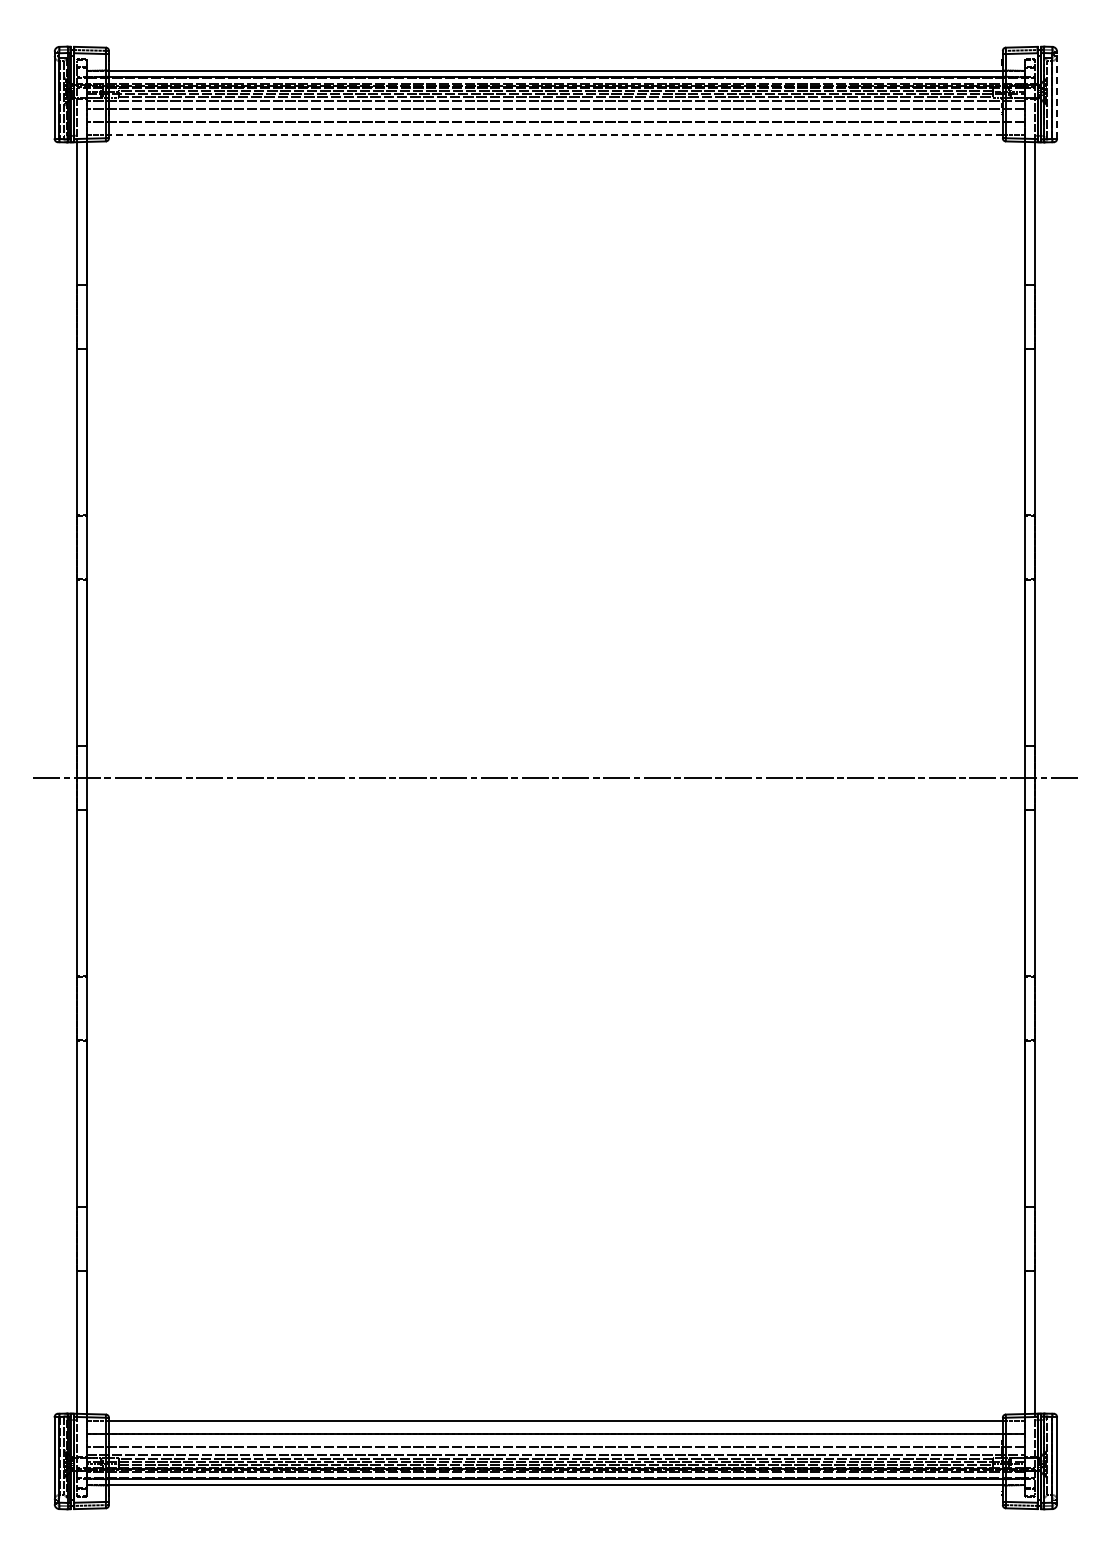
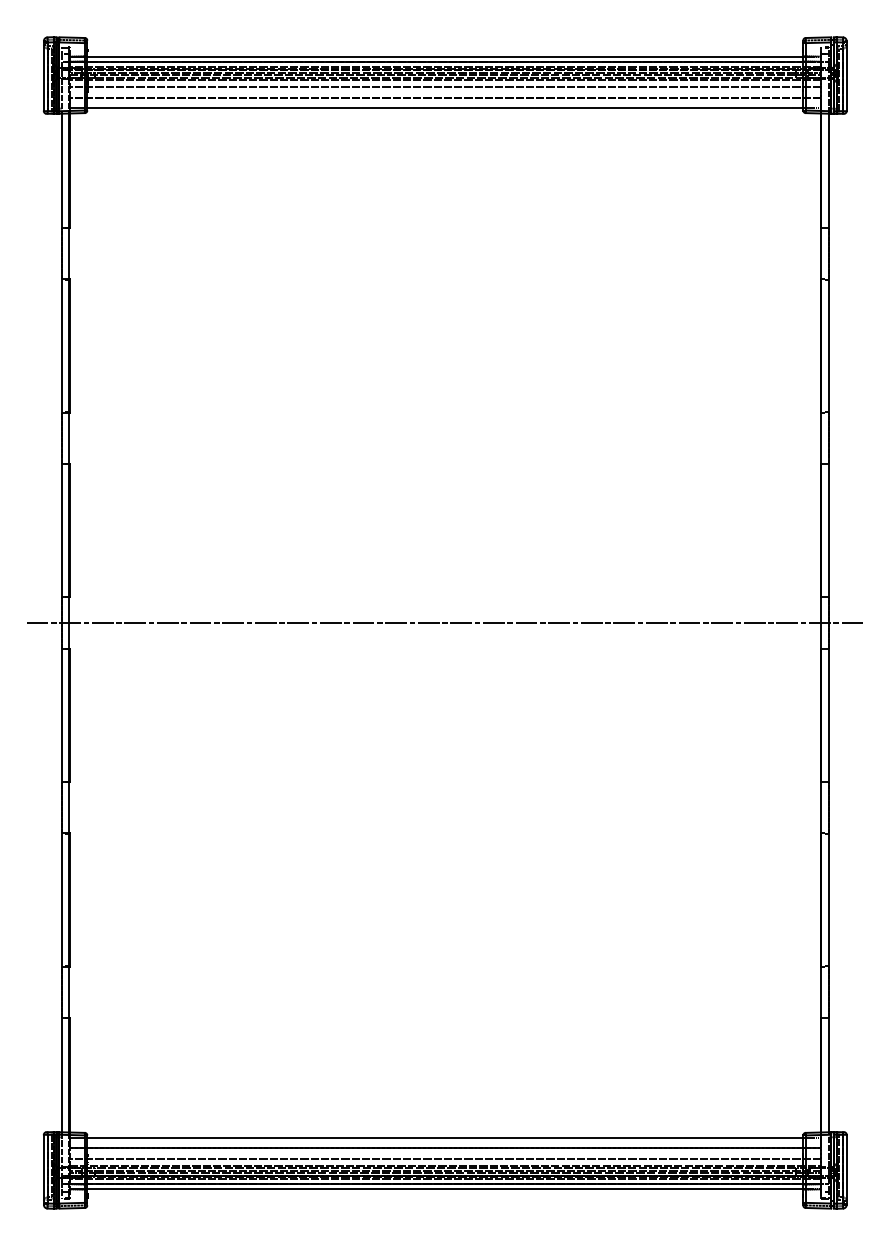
line: (1057, 96) -> (847, 77), dashed -> solid
line: (555, 134) -> (445, 107), dashed -> solid

